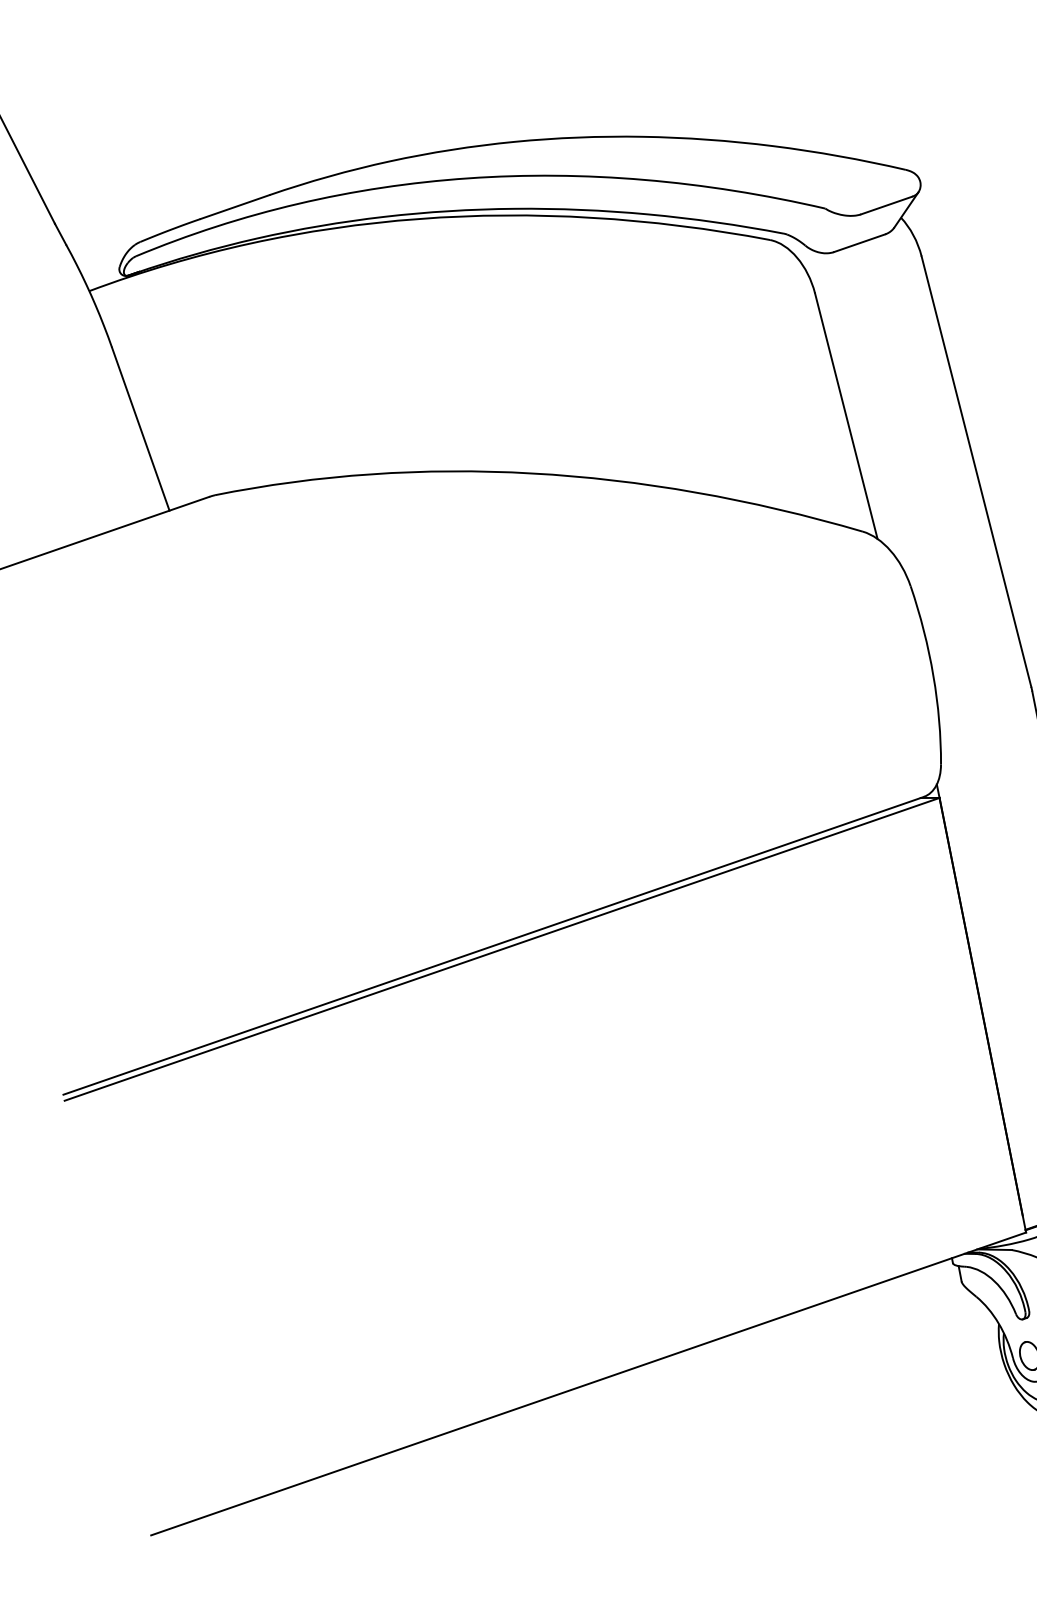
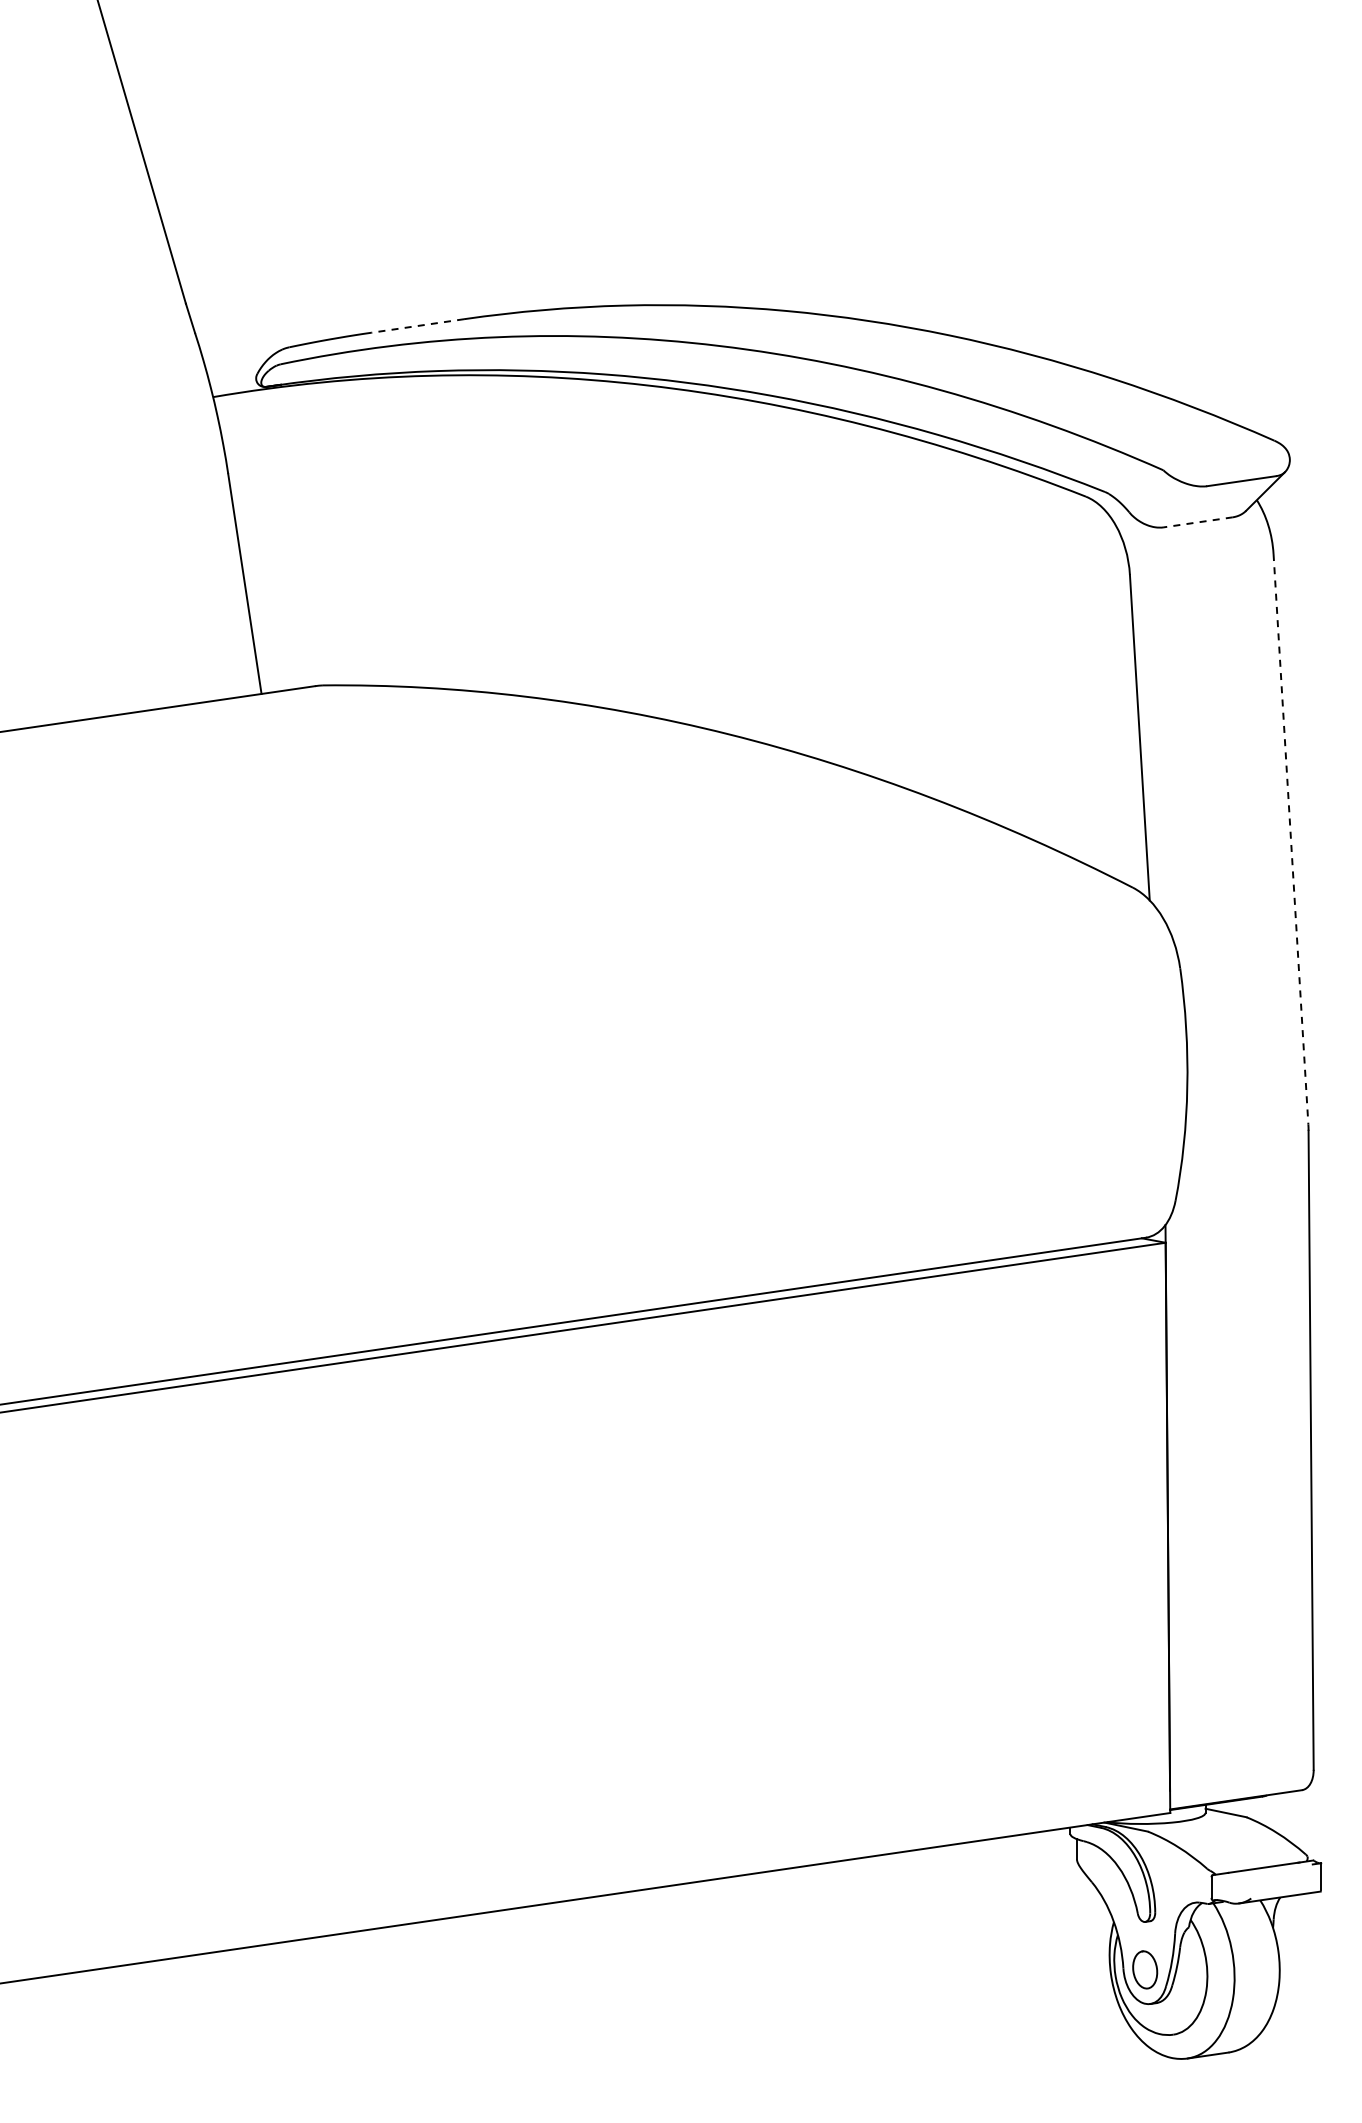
line: (235, 207) -> (417, 326), solid -> dashed
line: (859, 243) -> (1198, 522), solid -> dashed
line: (976, 471) -> (1290, 839), solid -> dashed

